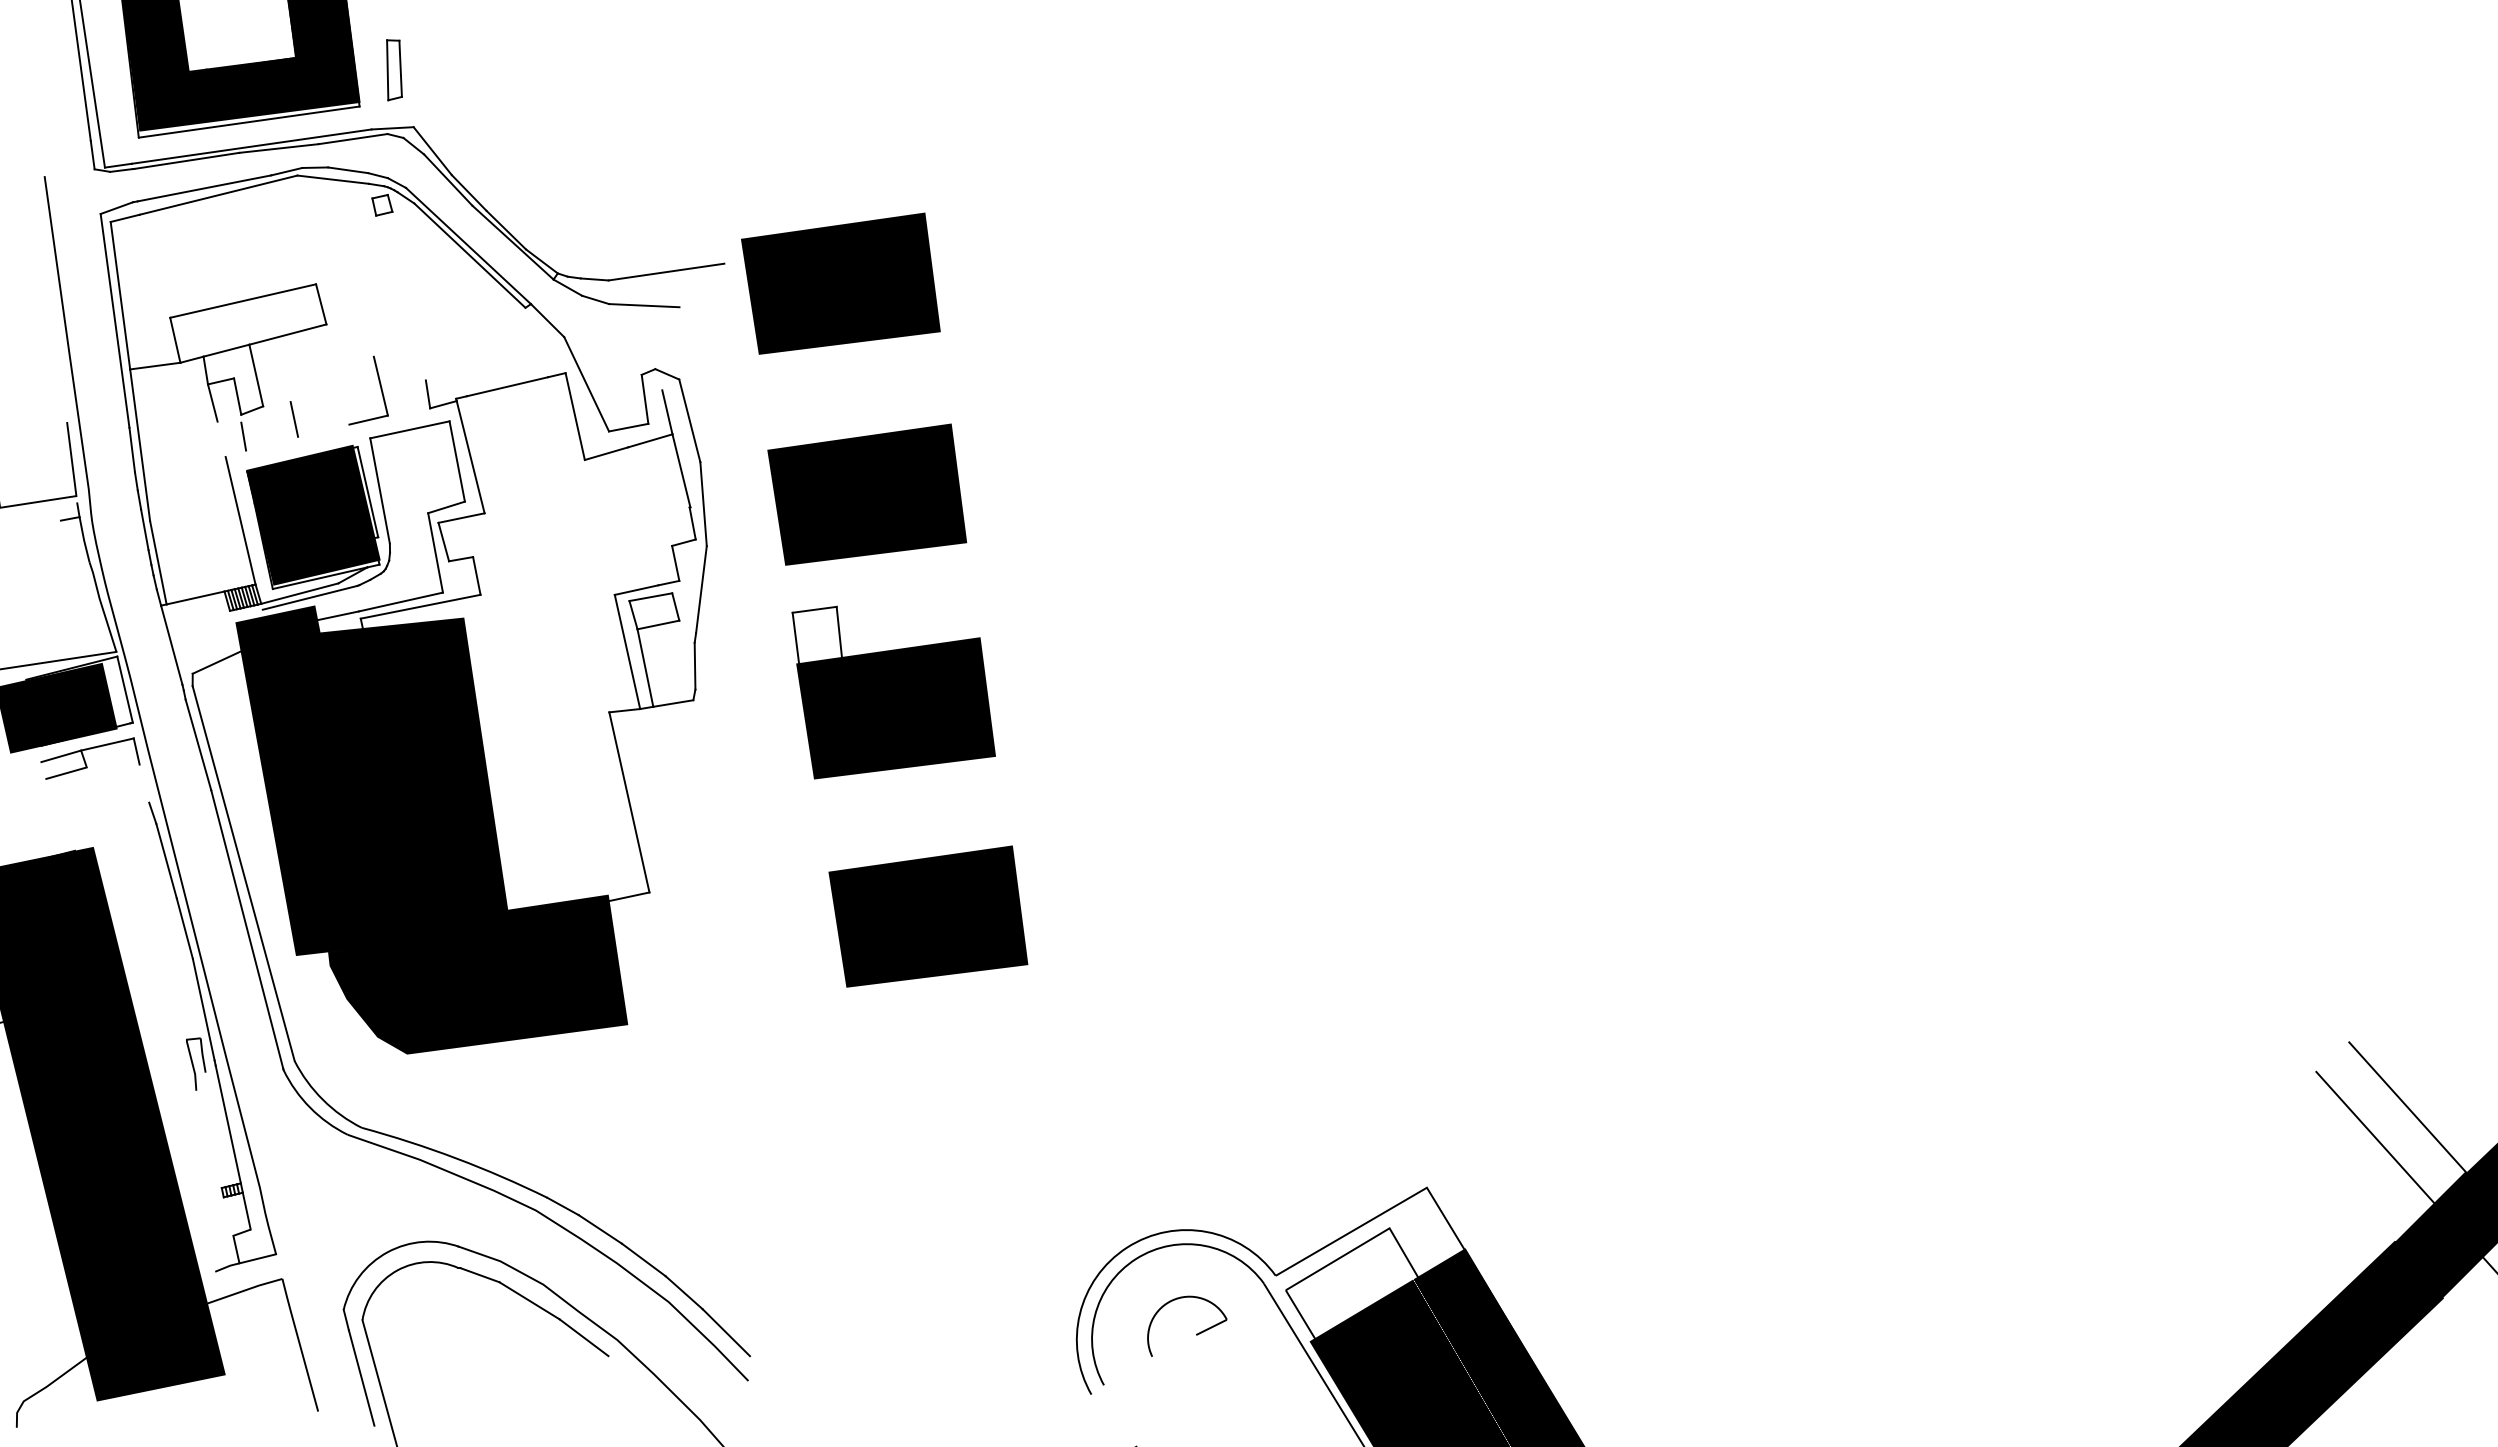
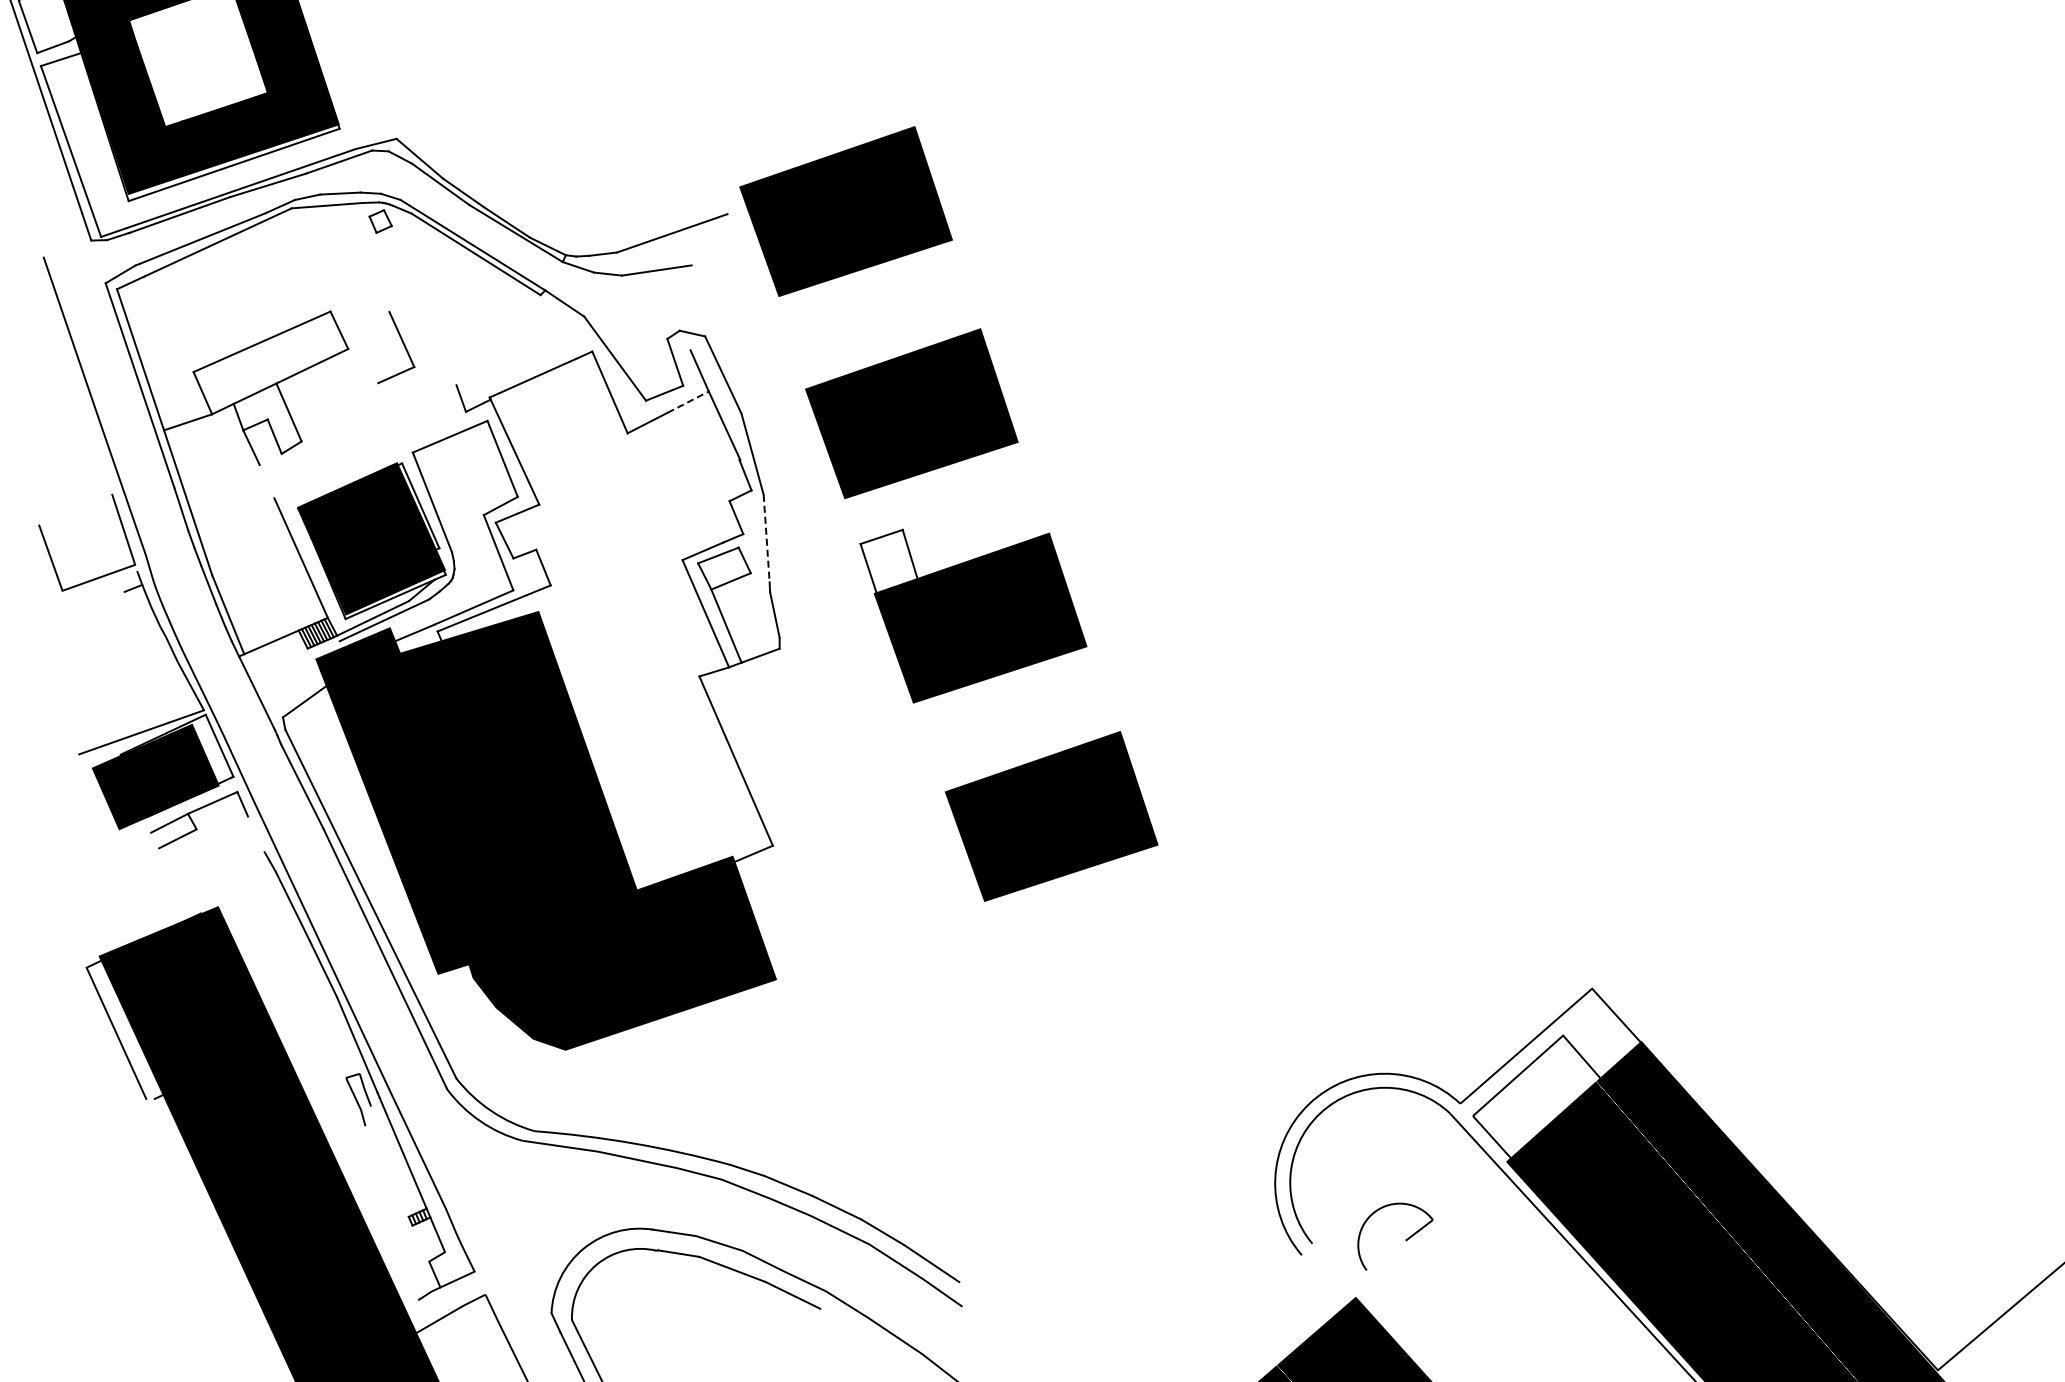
part: (394, 70) -> (367, 86), removed
part: (380, 389) -> (402, 342), moved
line: (294, 419) -> (334, 448), removed
line: (243, 436) -> (288, 474), removed
line: (650, 440) -> (688, 401), solid -> dashed
line: (701, 589) -> (766, 538), solid -> dashed
part: (1196, 1333) -> (1405, 1239), moved

